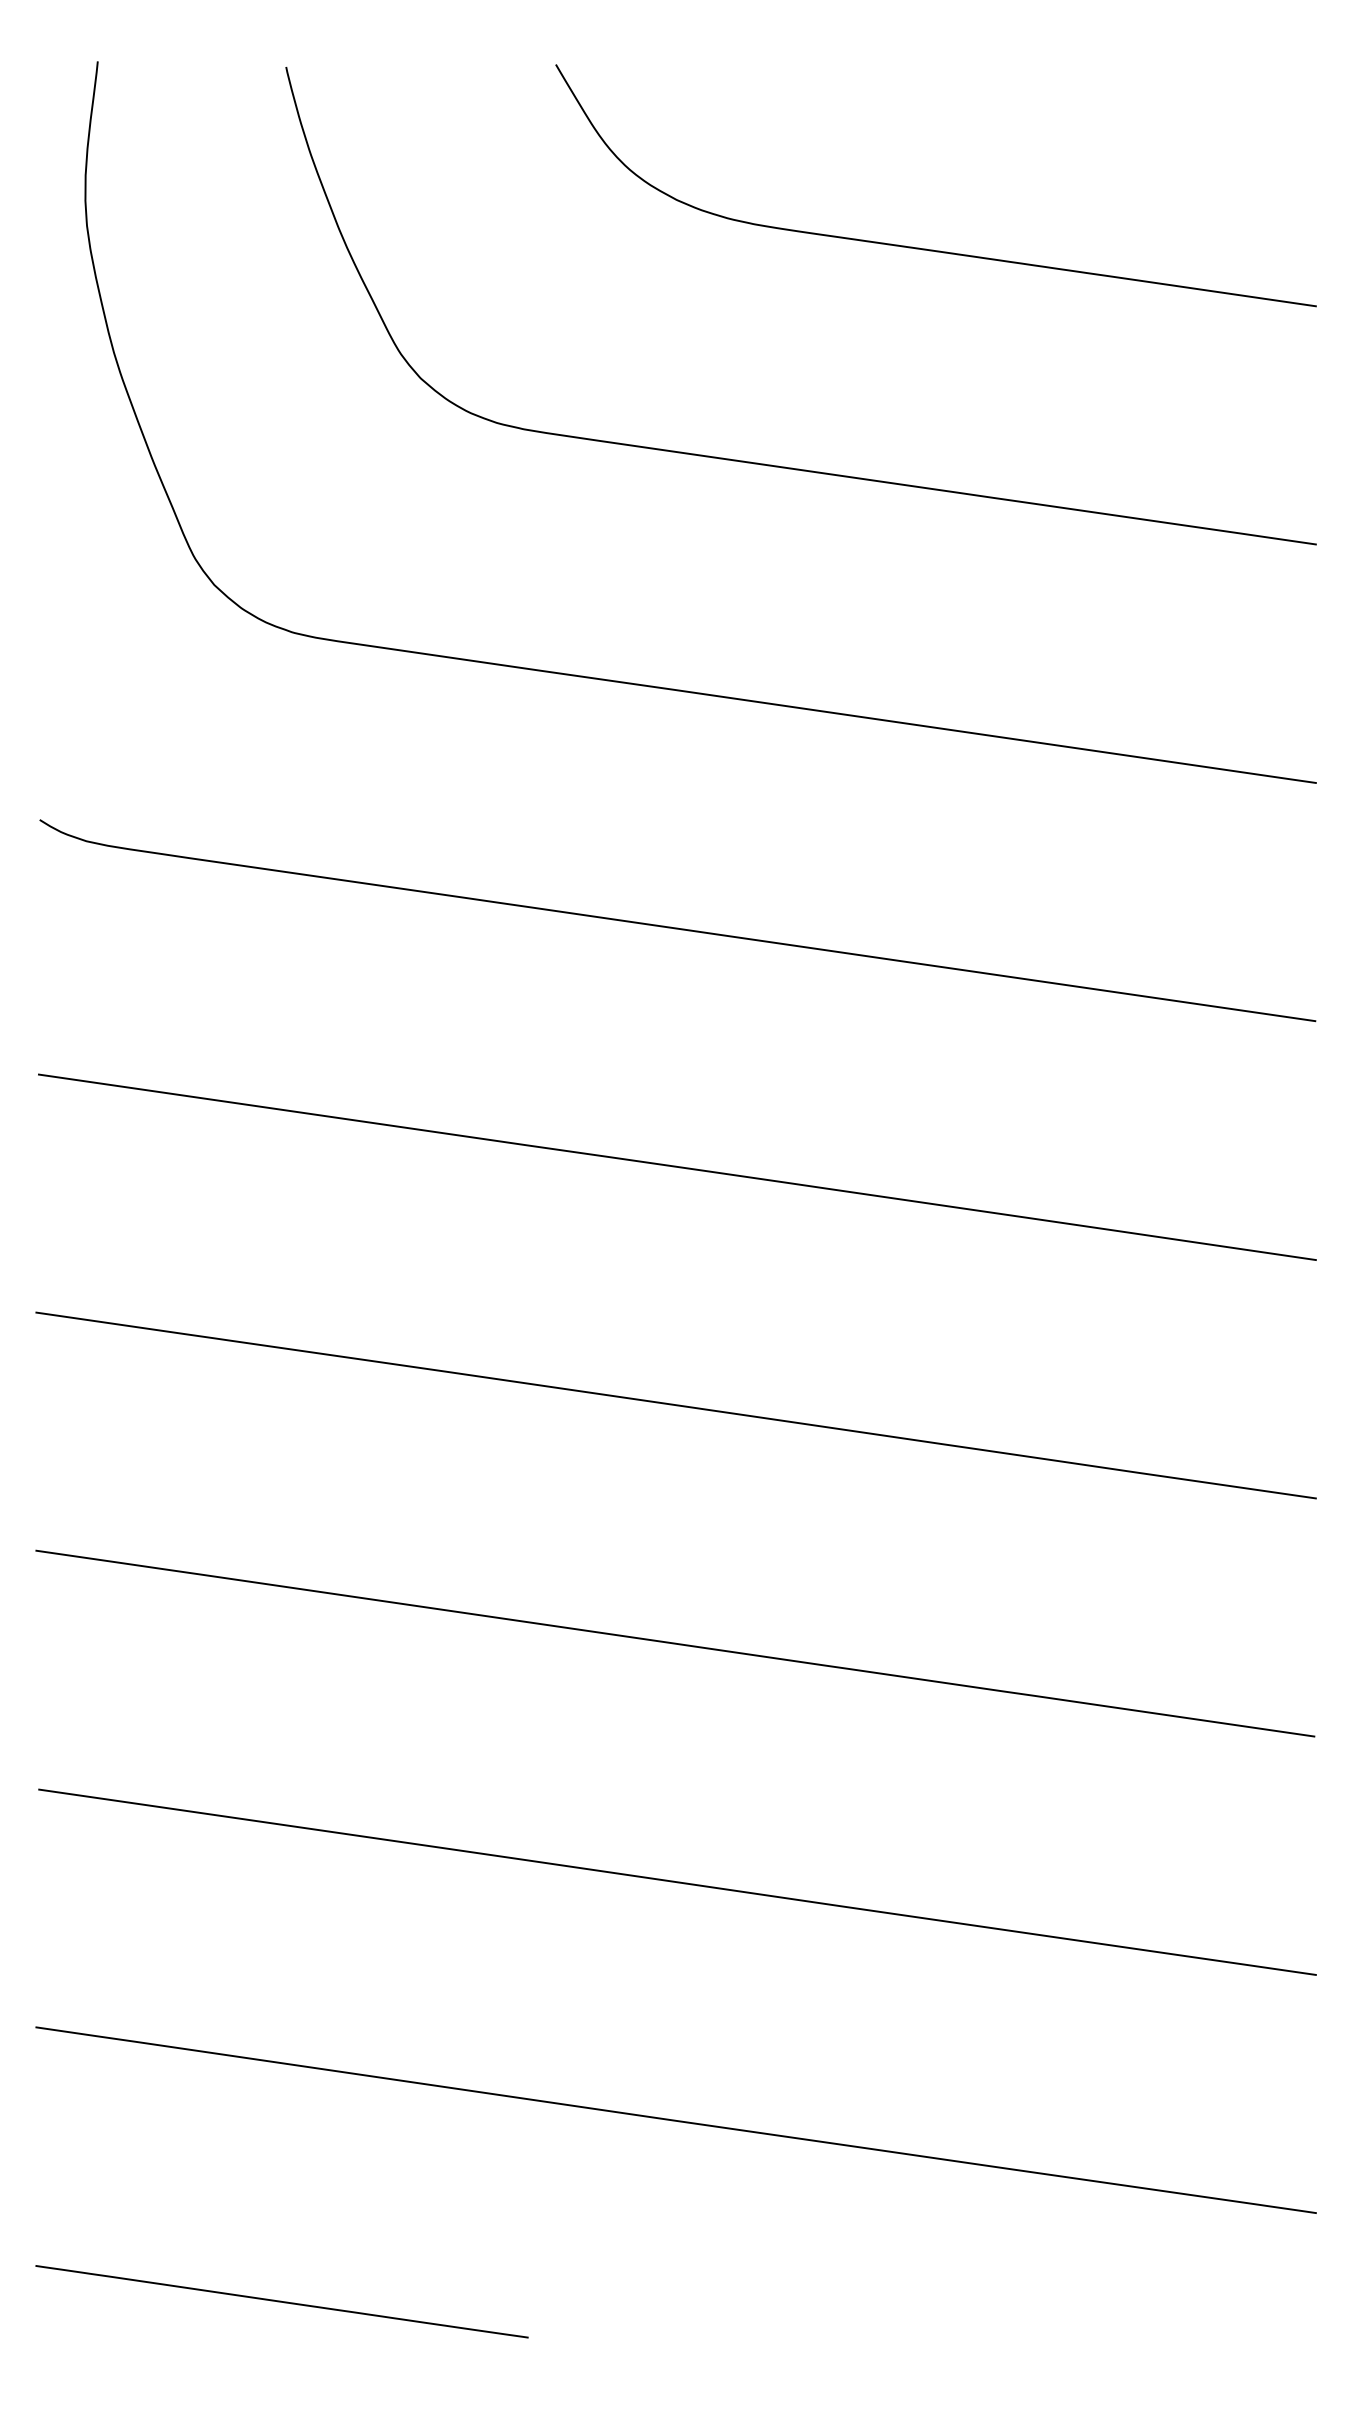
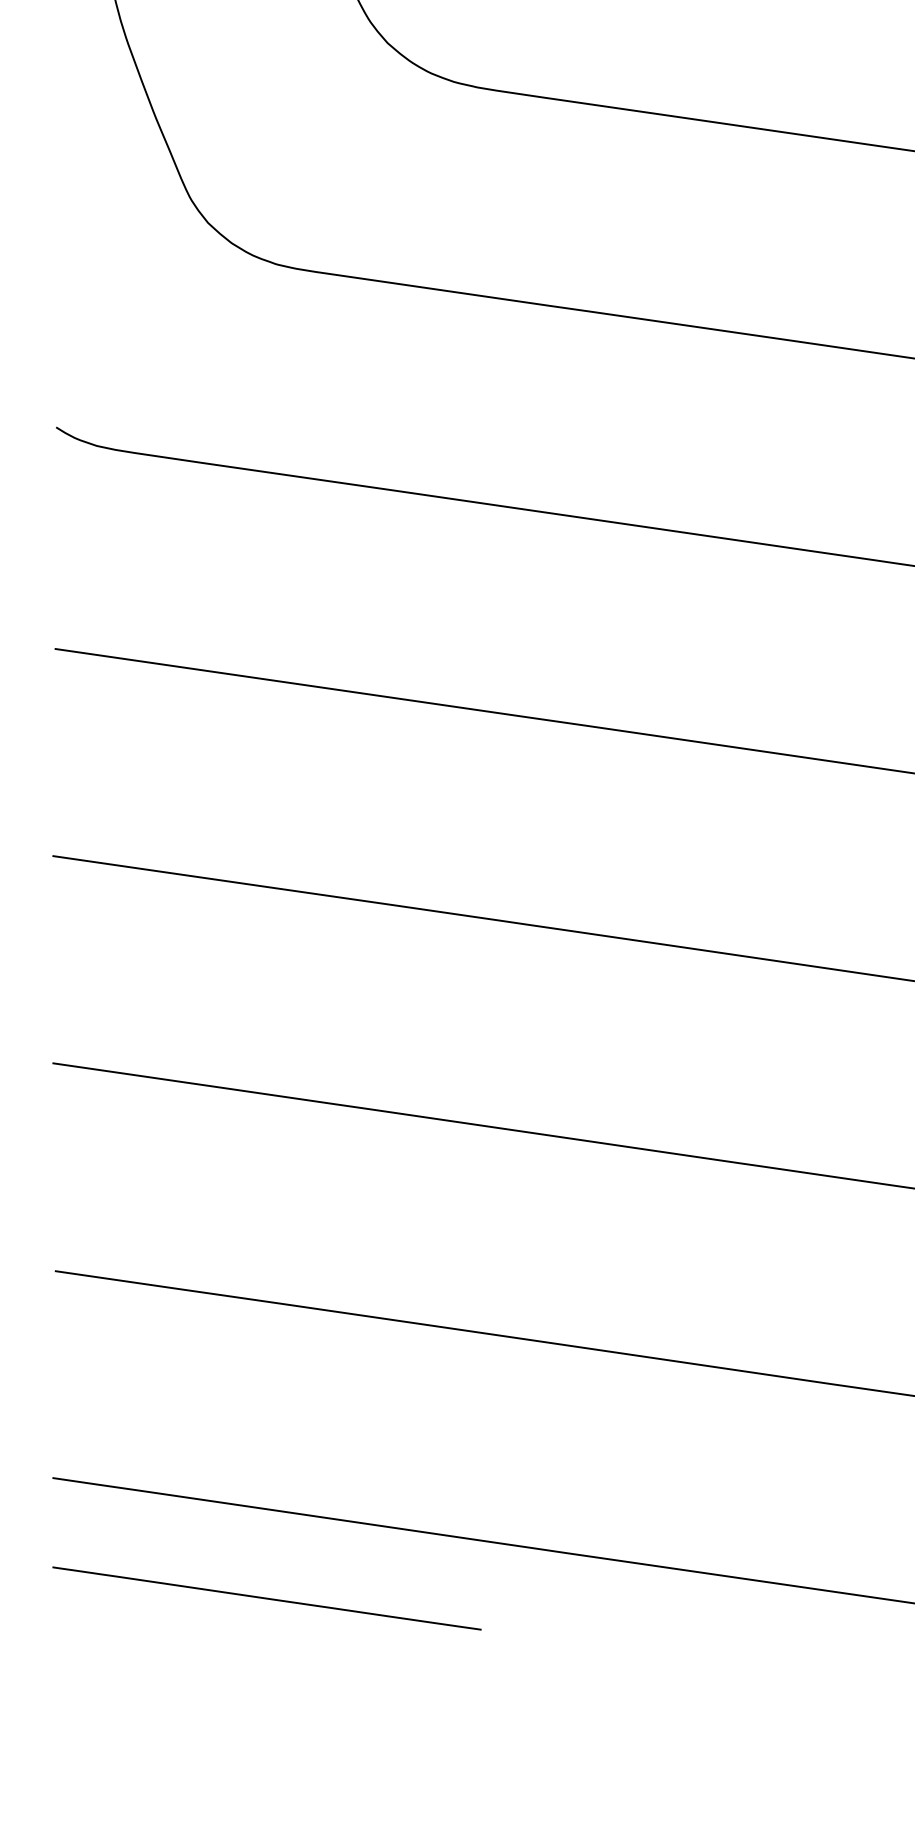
line: (281, 2301) -> (266, 1598), moved

